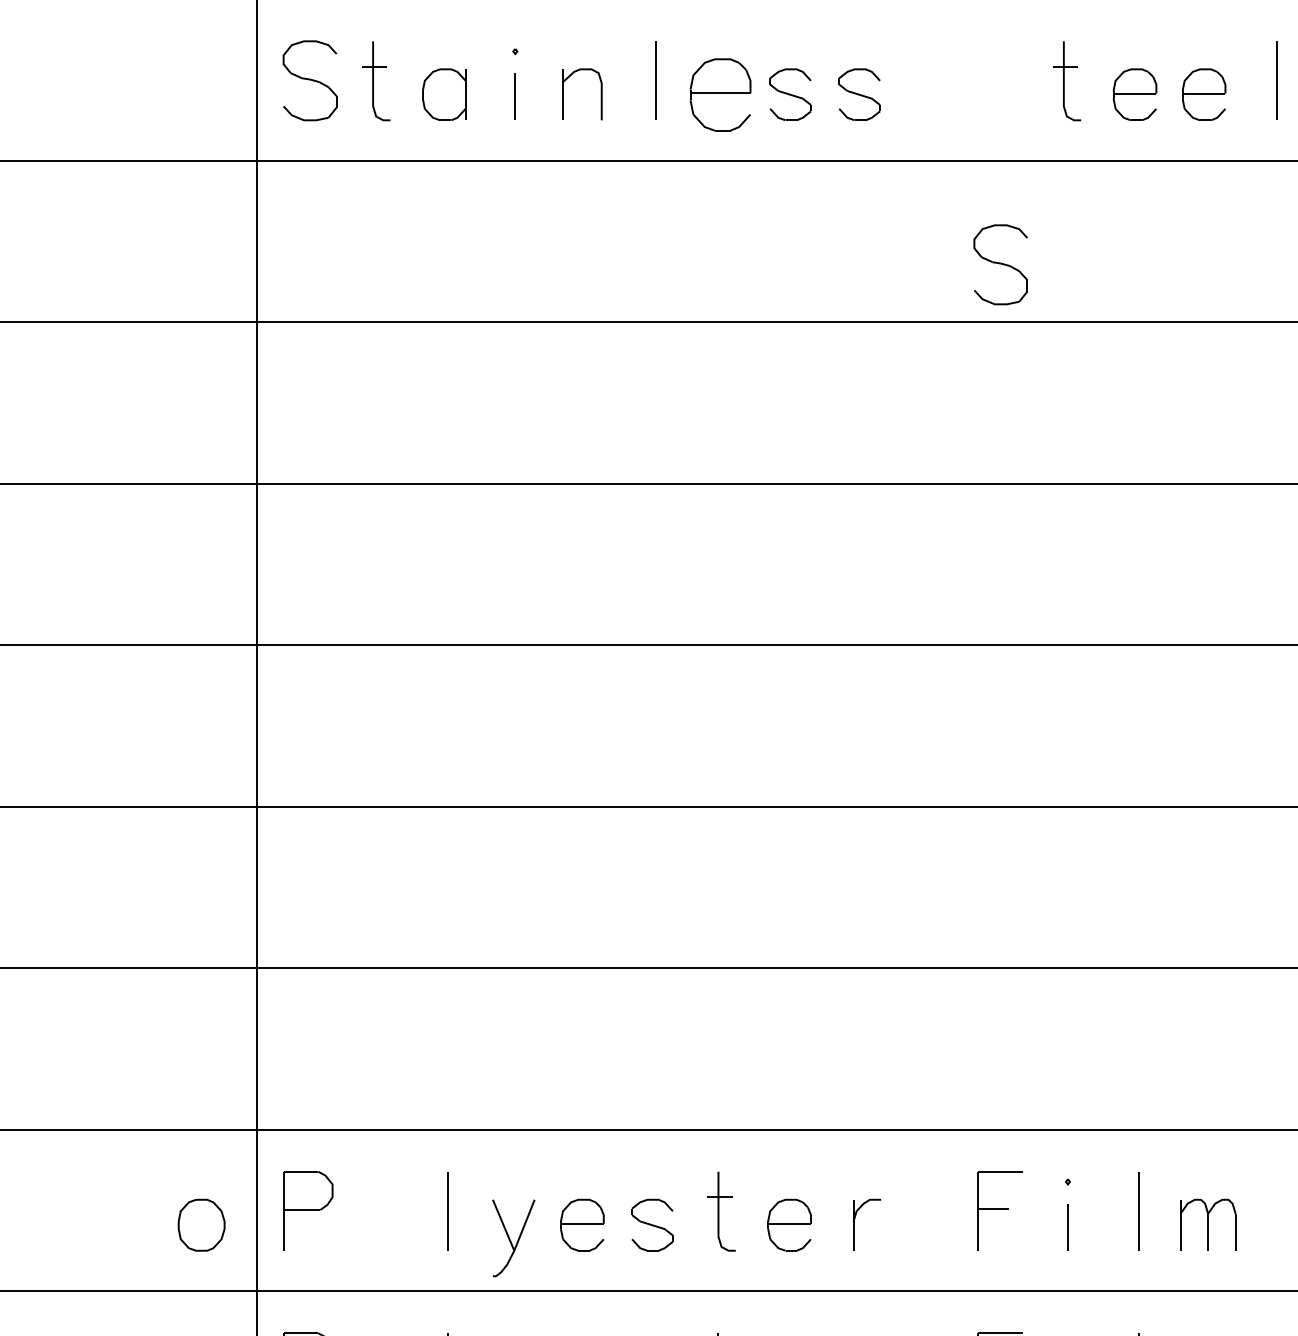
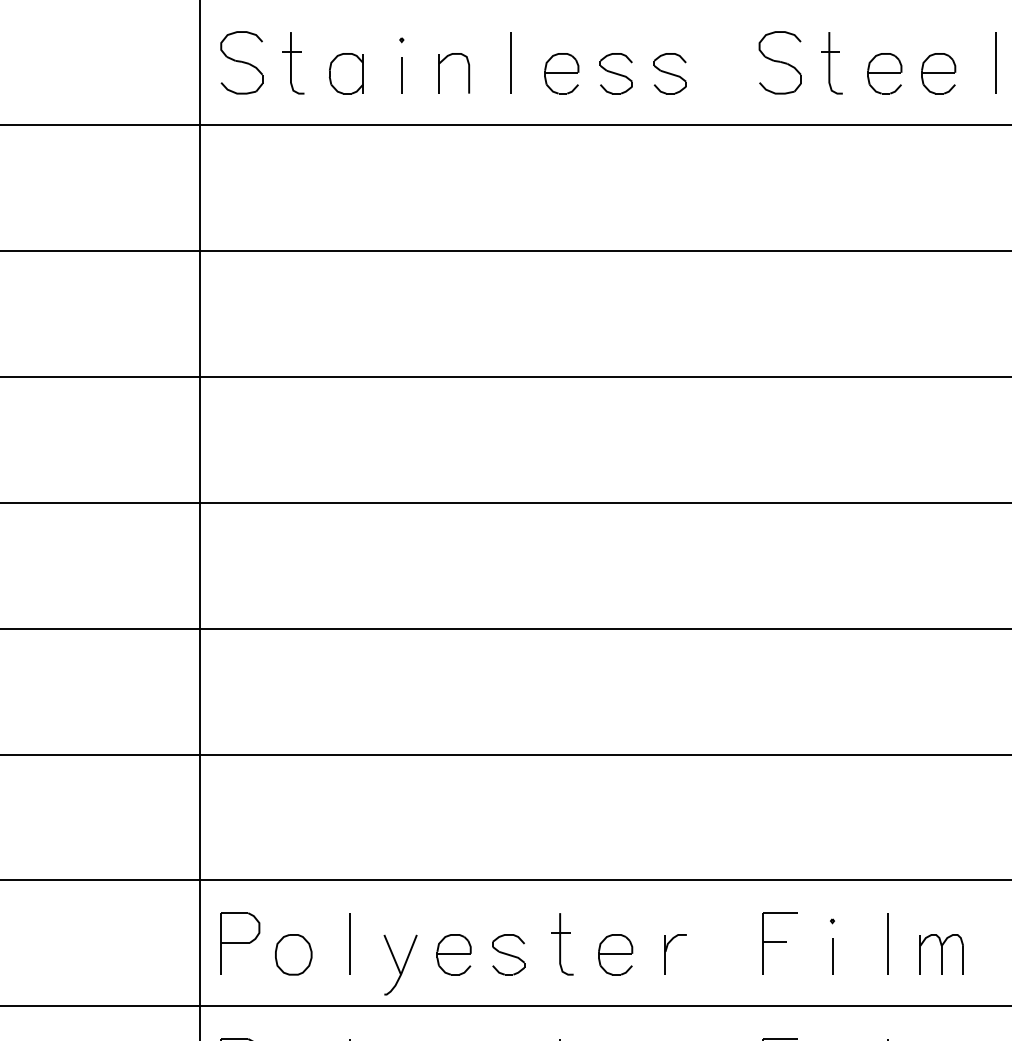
part: (720, 94) -> (561, 73), size x0.71
part: (1000, 264) -> (779, 62), moved
part: (201, 1224) -> (293, 954), moved

